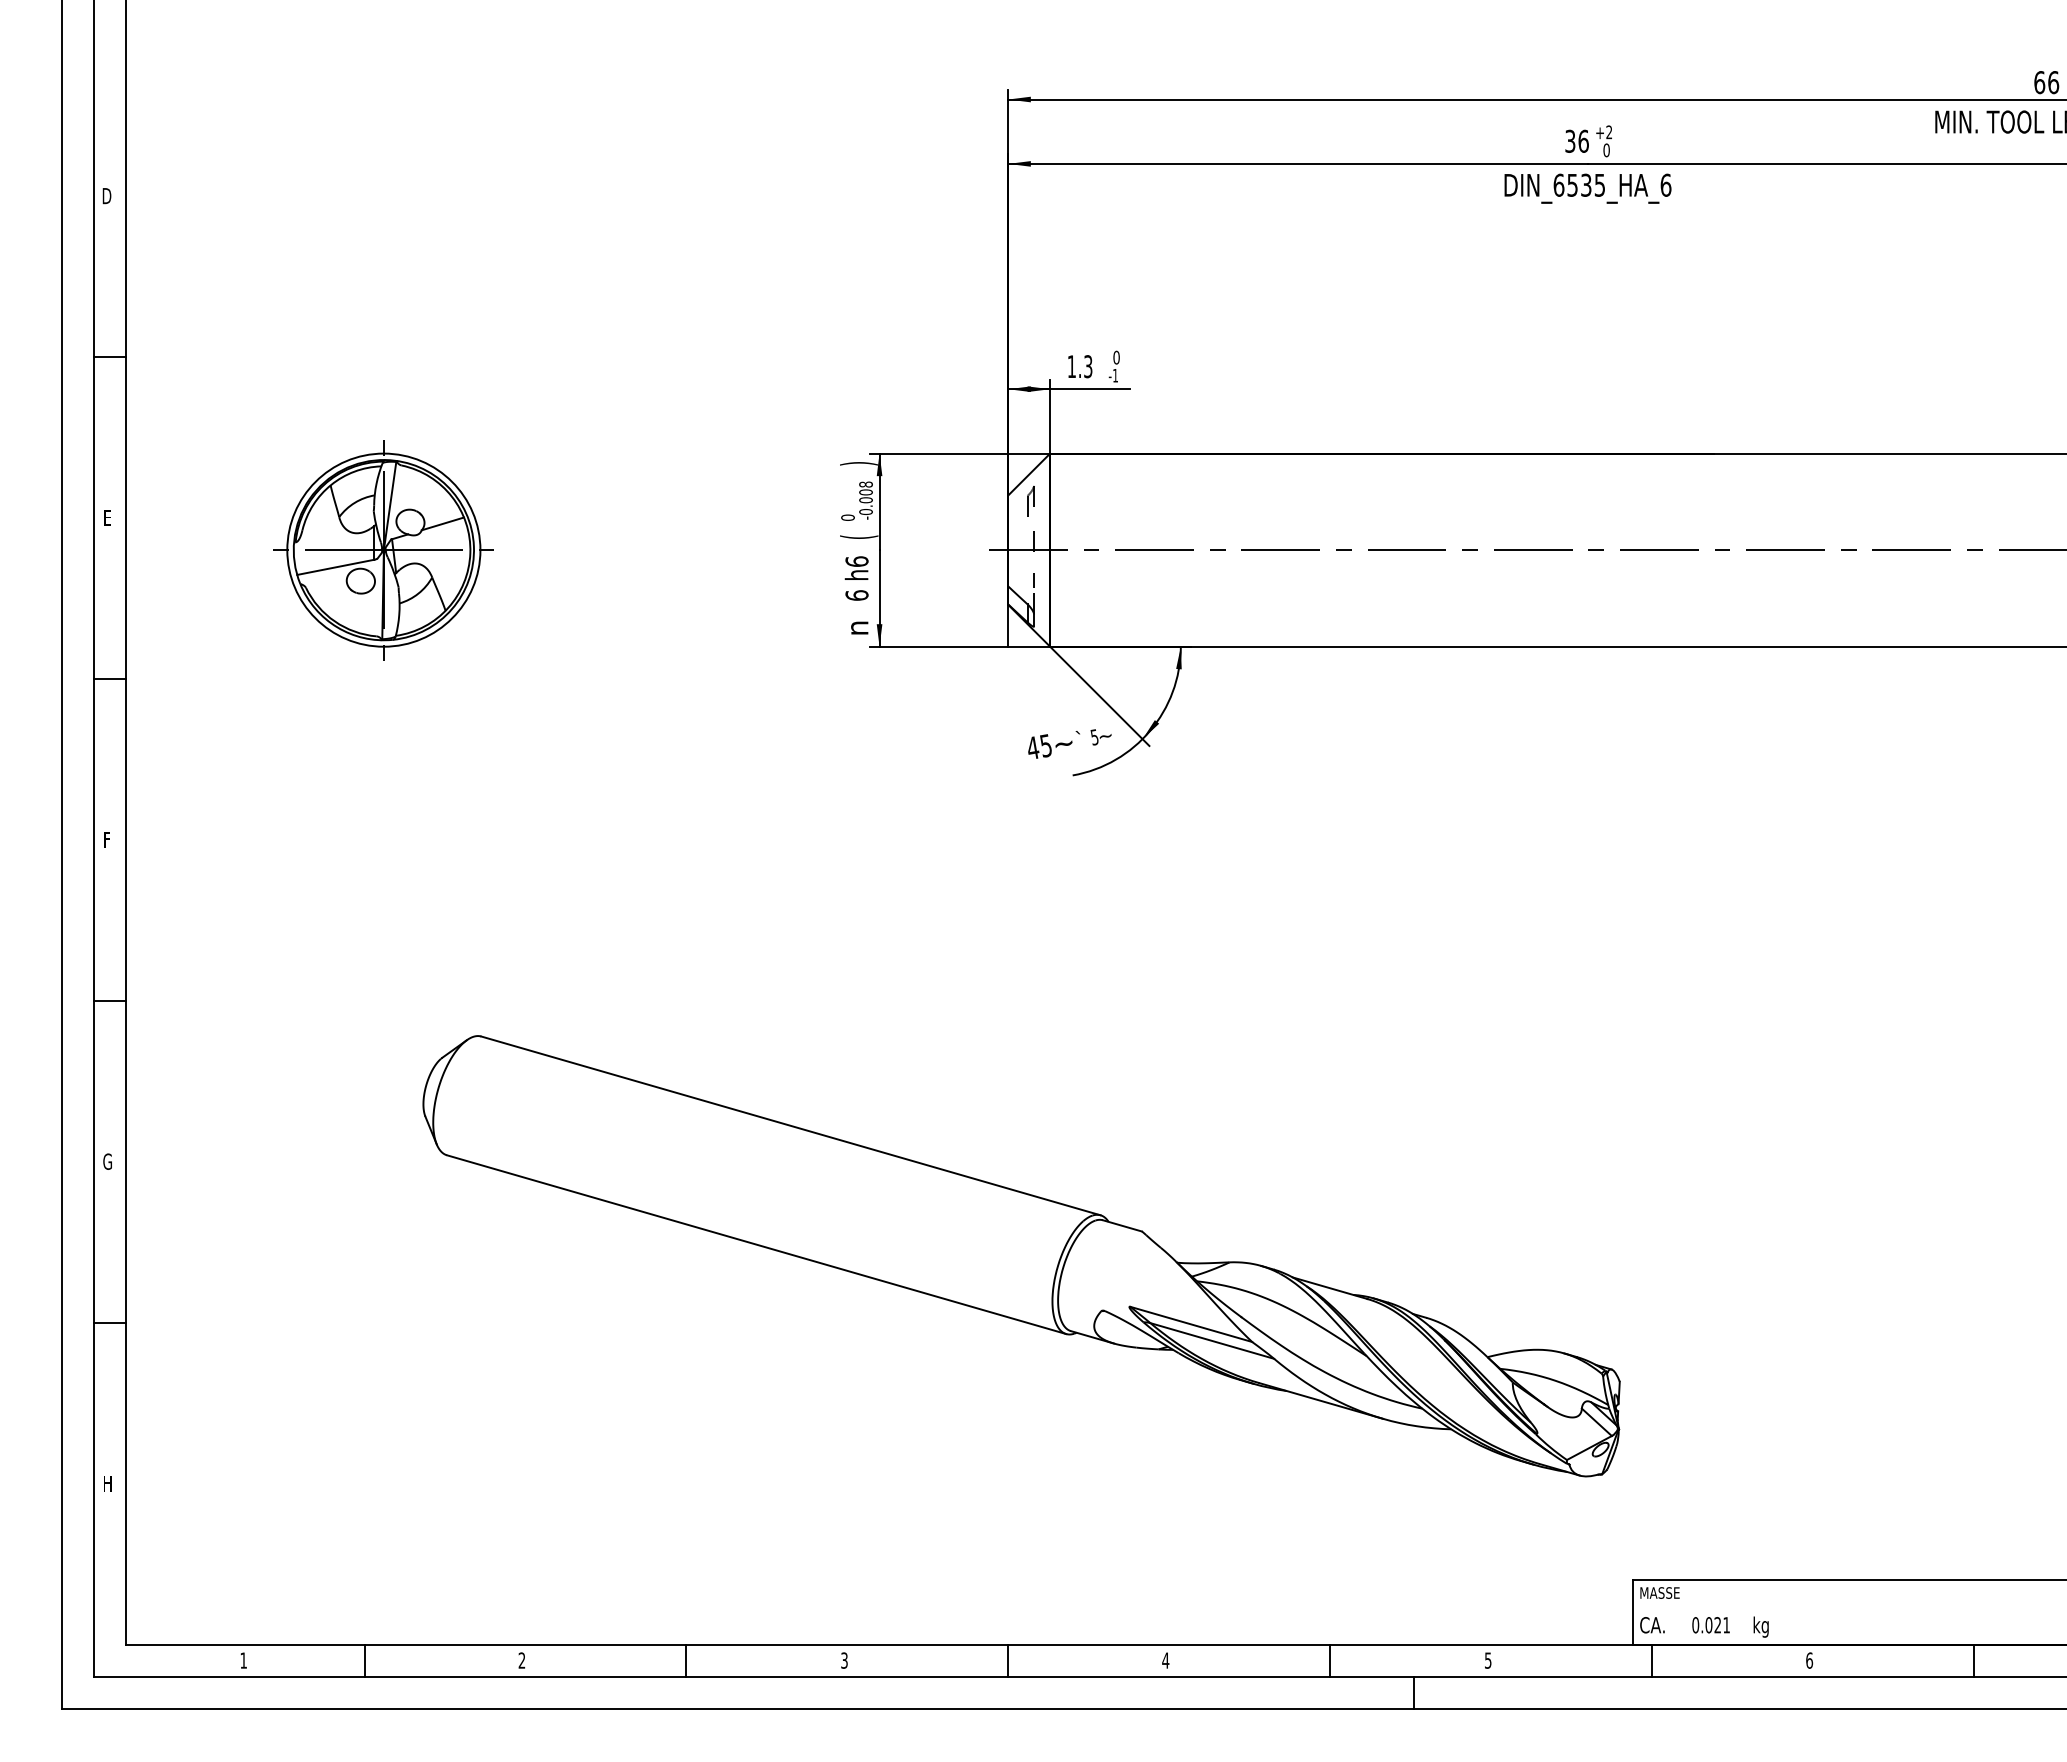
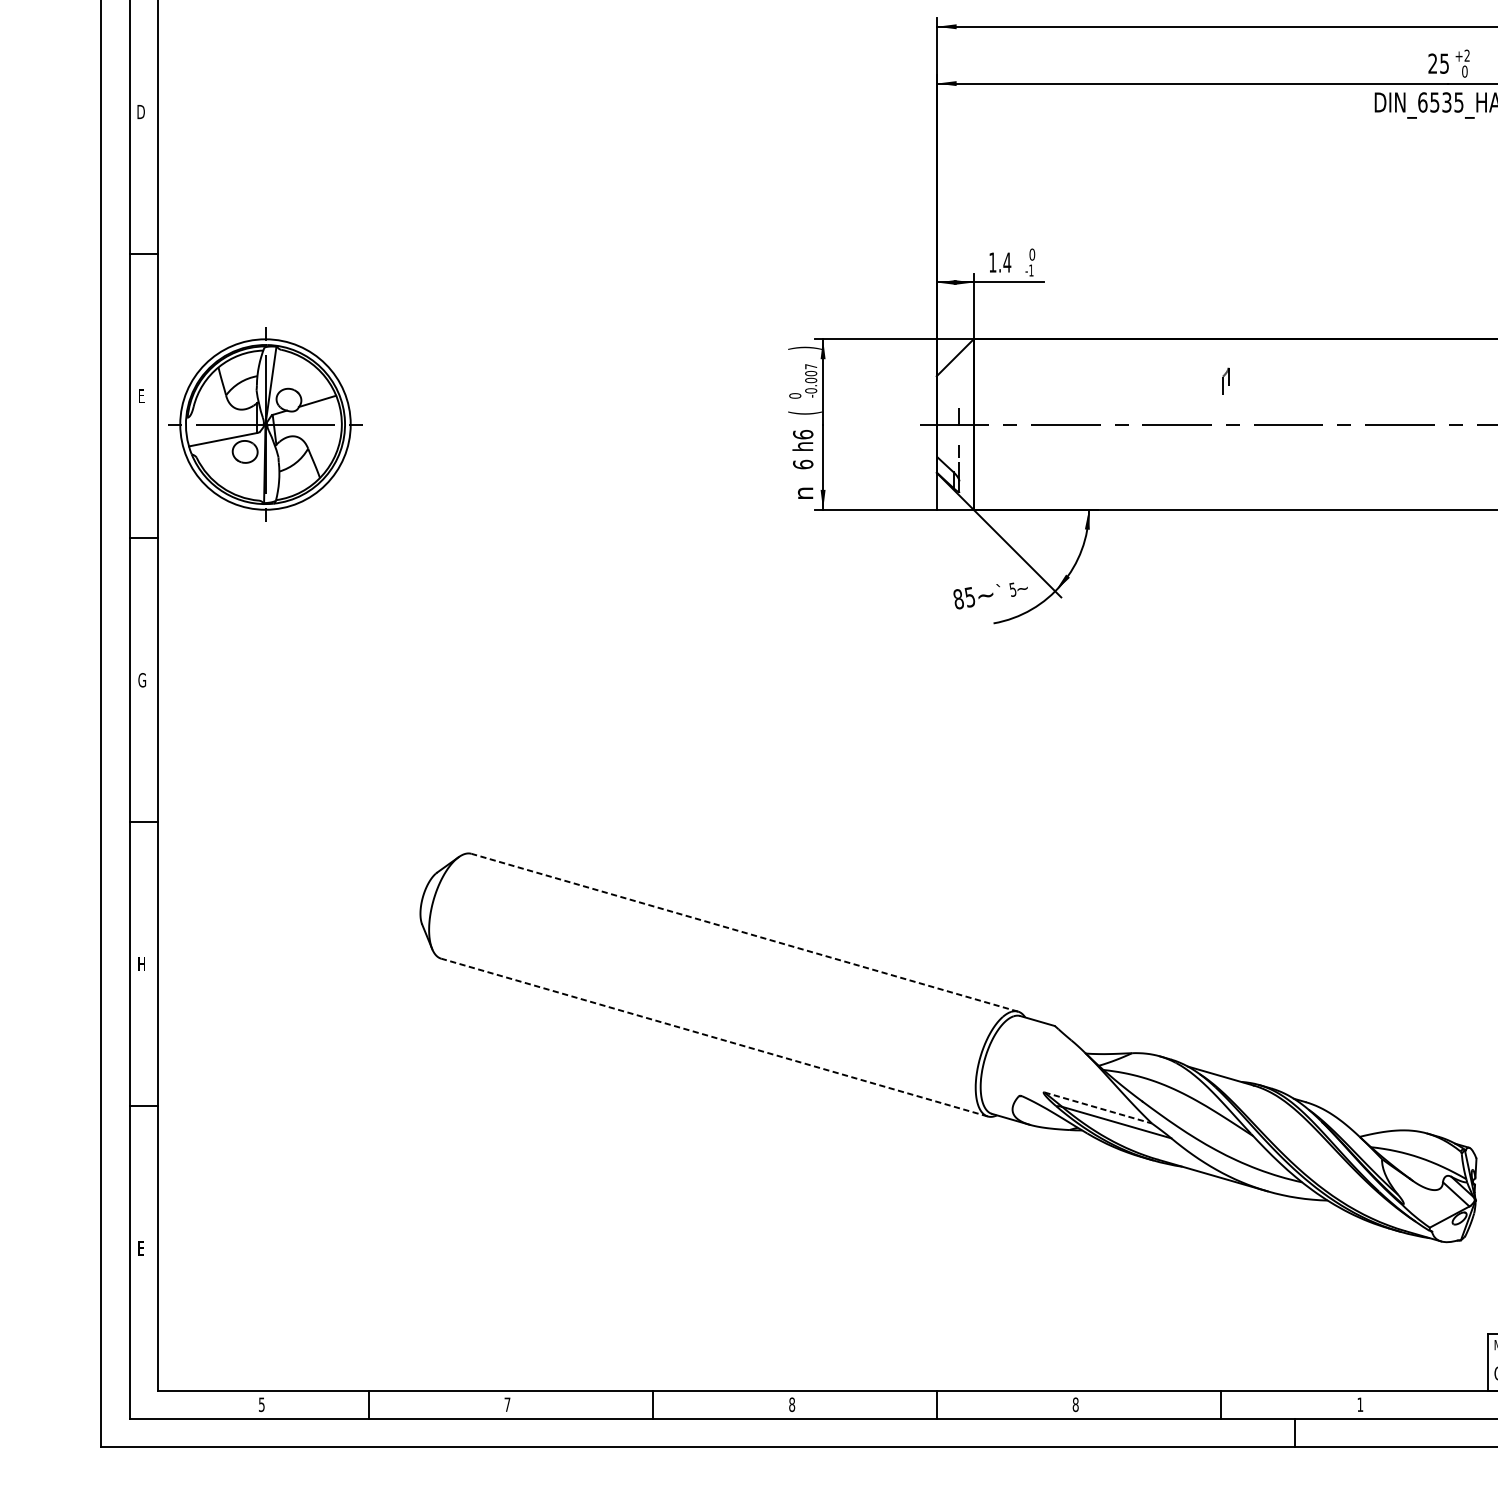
text: (1576, 140) -> (1438, 62), 36 -> 25
text: (1087, 366) -> (1006, 262), 1.3 -> 1.4
text: (865, 484) -> (810, 366), -0.008 -> -0.007
part: (1030, 501) -> (1225, 381), moved
part: (383, 550) -> (265, 424), moved
text: (1033, 747) -> (958, 598), 45 -> 85
text: (107, 839) -> (141, 679), F -> G
line: (790, 1125) -> (744, 932), solid -> dashed
text: (107, 1161) -> (141, 964), G -> H
line: (756, 1244) -> (714, 1037), solid -> dashed
line: (1191, 1324) -> (1098, 1108), solid -> dashed
text: (108, 1483) -> (142, 1248), H -> E
text: (243, 1660) -> (261, 1404), 1 -> 5
text: (521, 1660) -> (507, 1404), 2 -> 7
text: (844, 1660) -> (792, 1404), 3 -> 8
text: (1165, 1660) -> (1075, 1404), 4 -> 8
text: (1488, 1660) -> (1360, 1404), 5 -> 1

